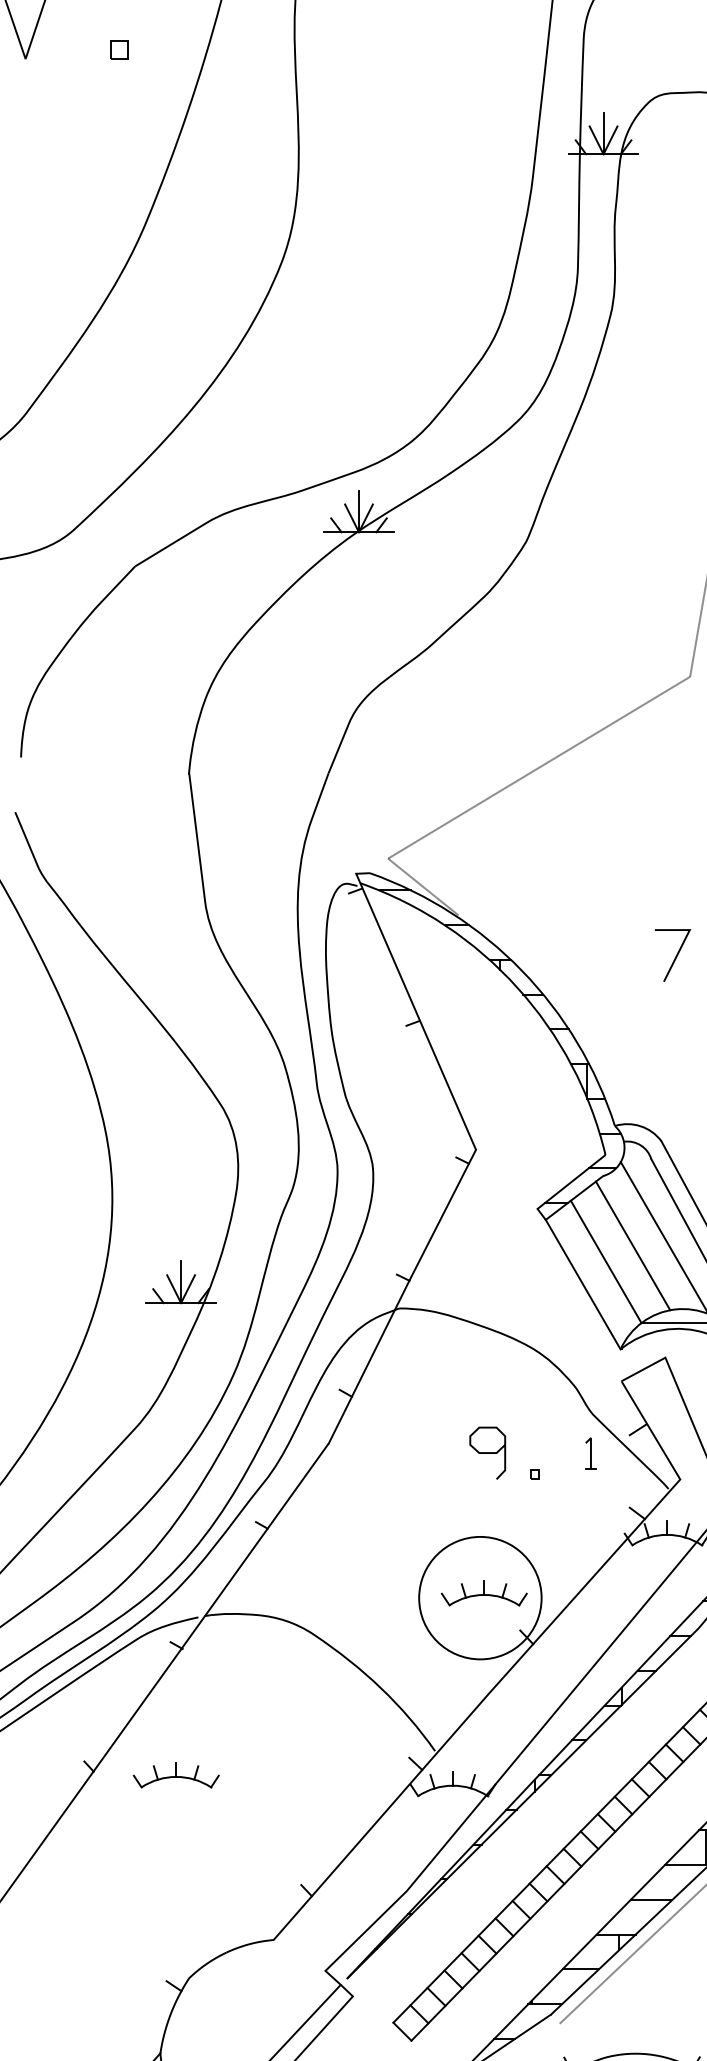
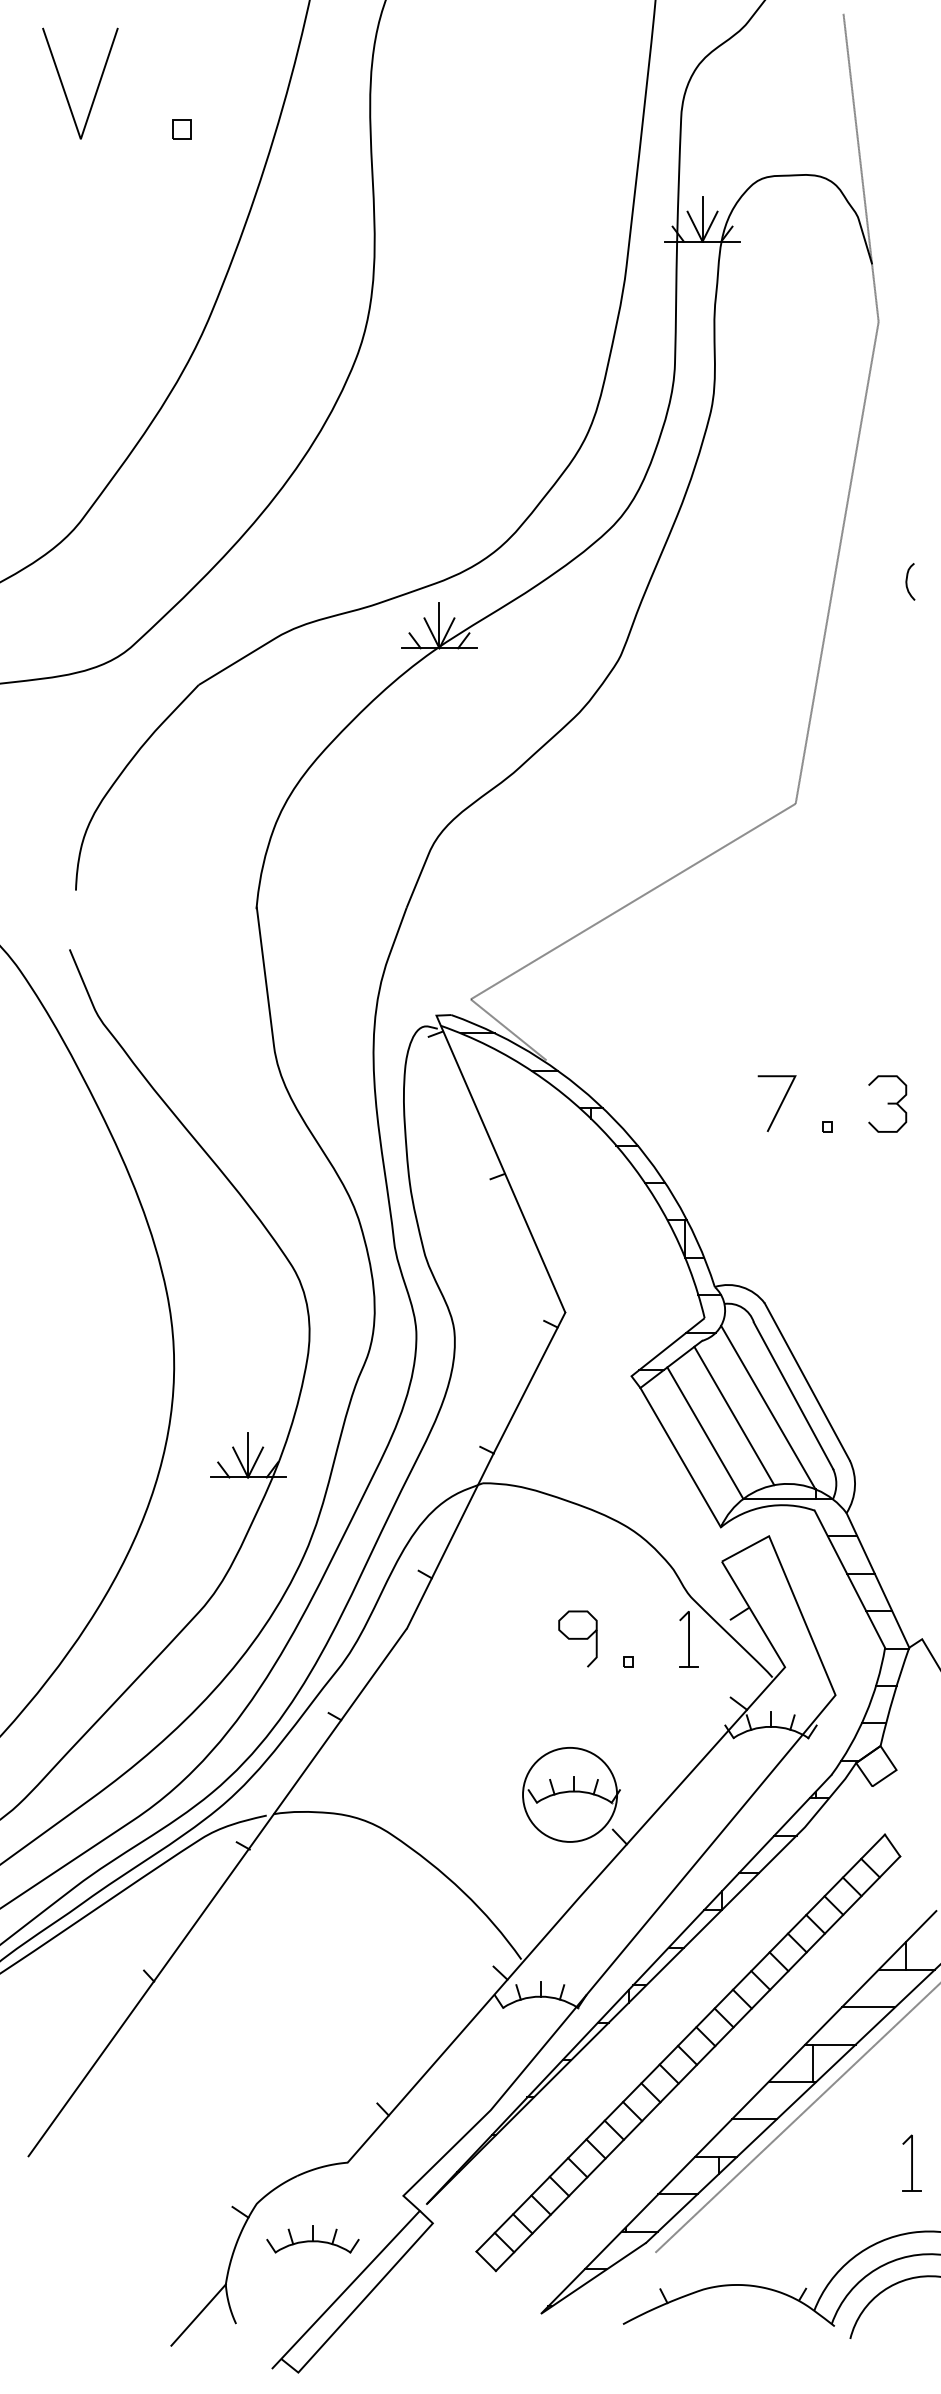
part: (590, 1453) -> (688, 1639), size x1.67
circle: (480, 1597) -> (570, 1794), size x0.71
part: (175, 1775) -> (312, 2239), moved

